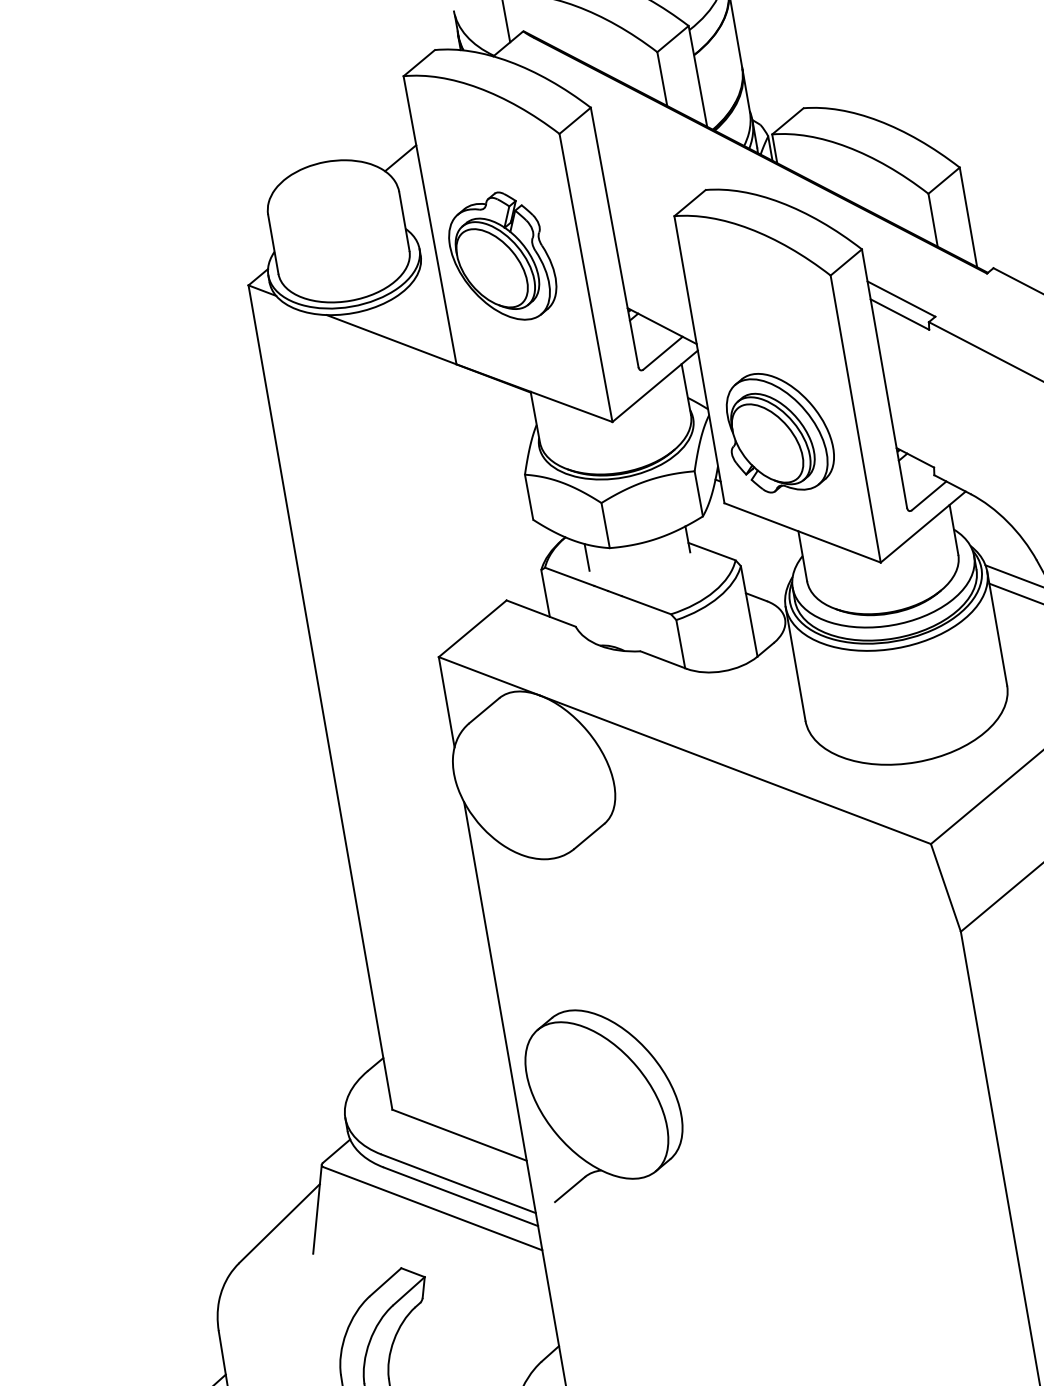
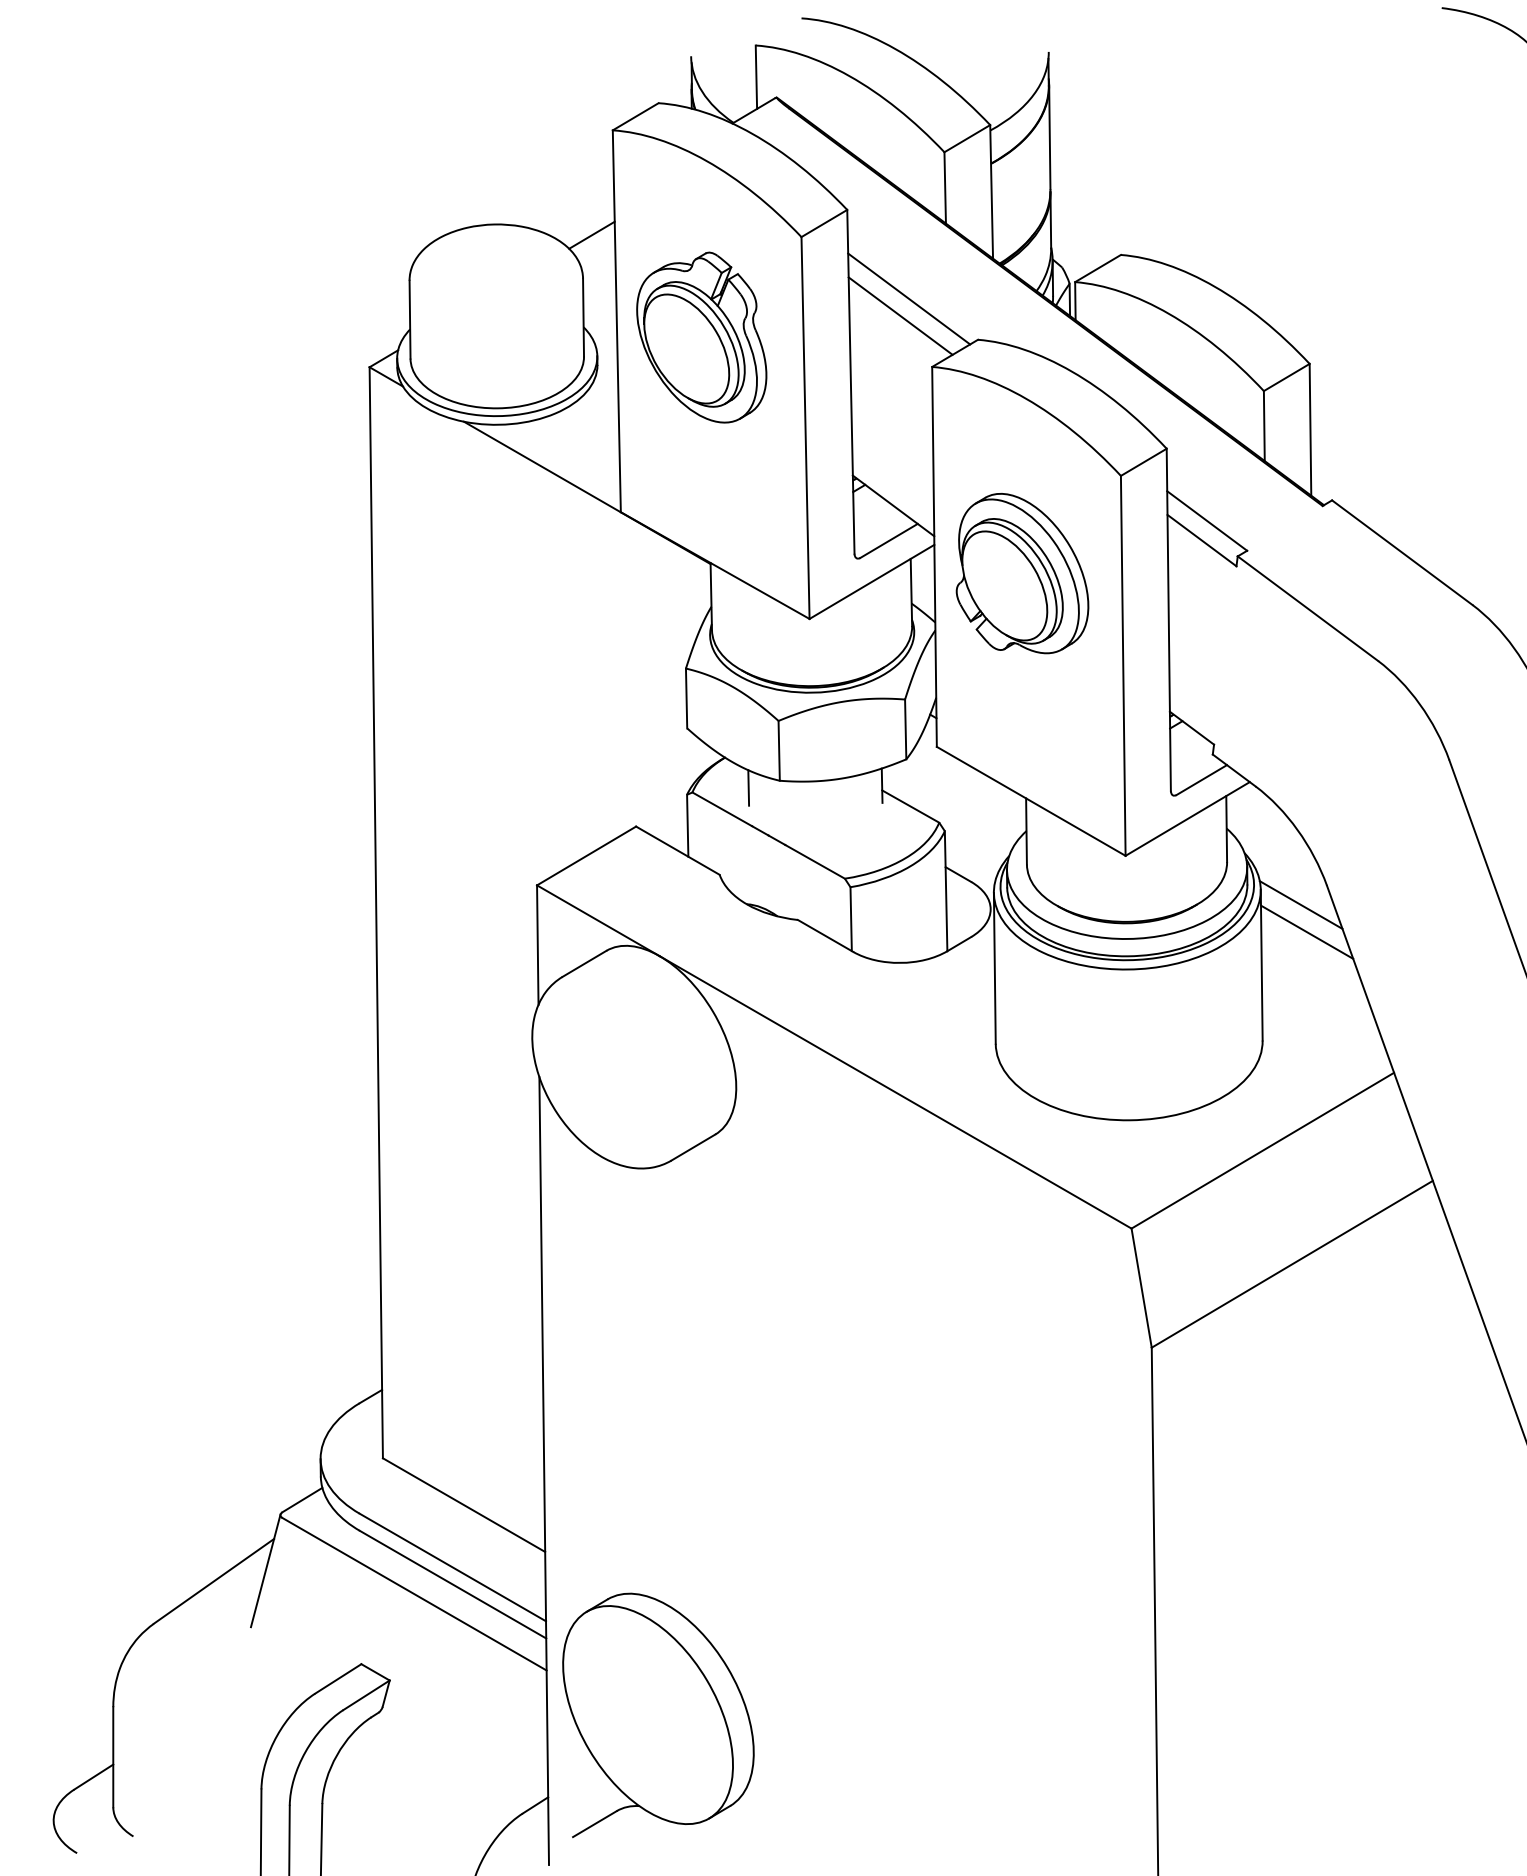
line: (648, 167) -> (909, 298), added
line: (644, 181) -> (900, 315), added
part: (501, 257) -> (701, 337), moved
part: (779, 431) -> (1022, 573), moved
part: (604, 1099) -> (658, 1715), moved

